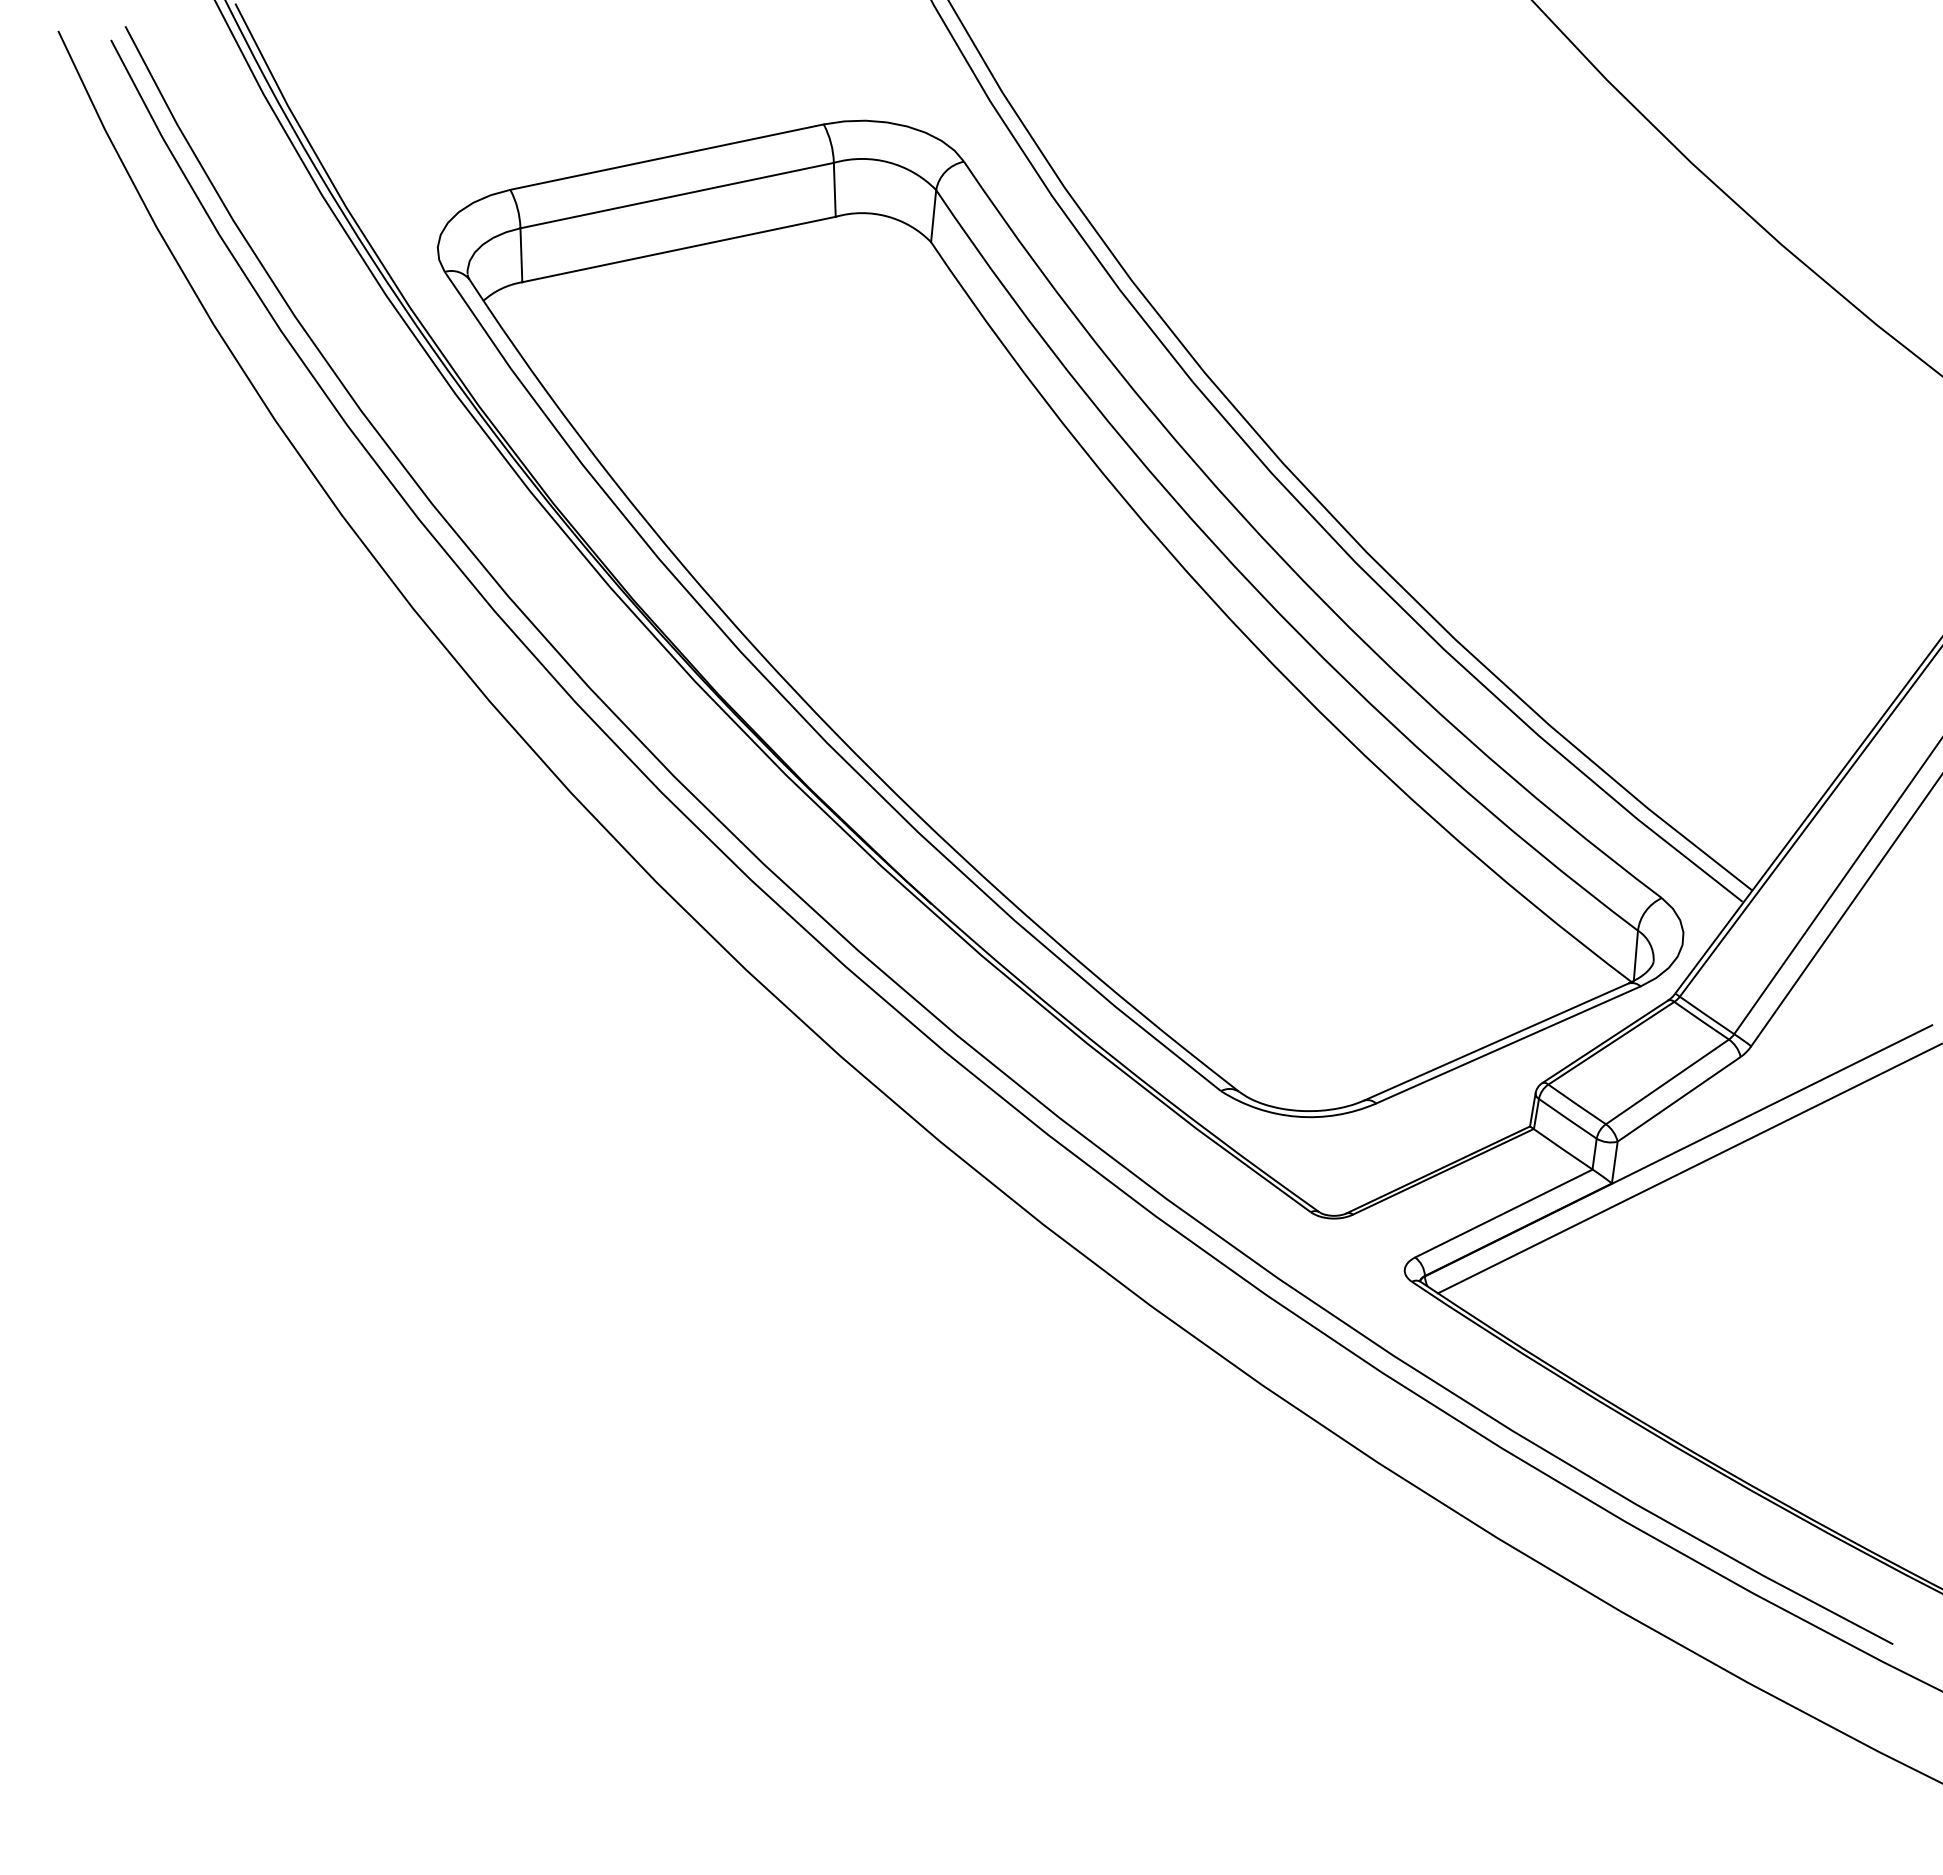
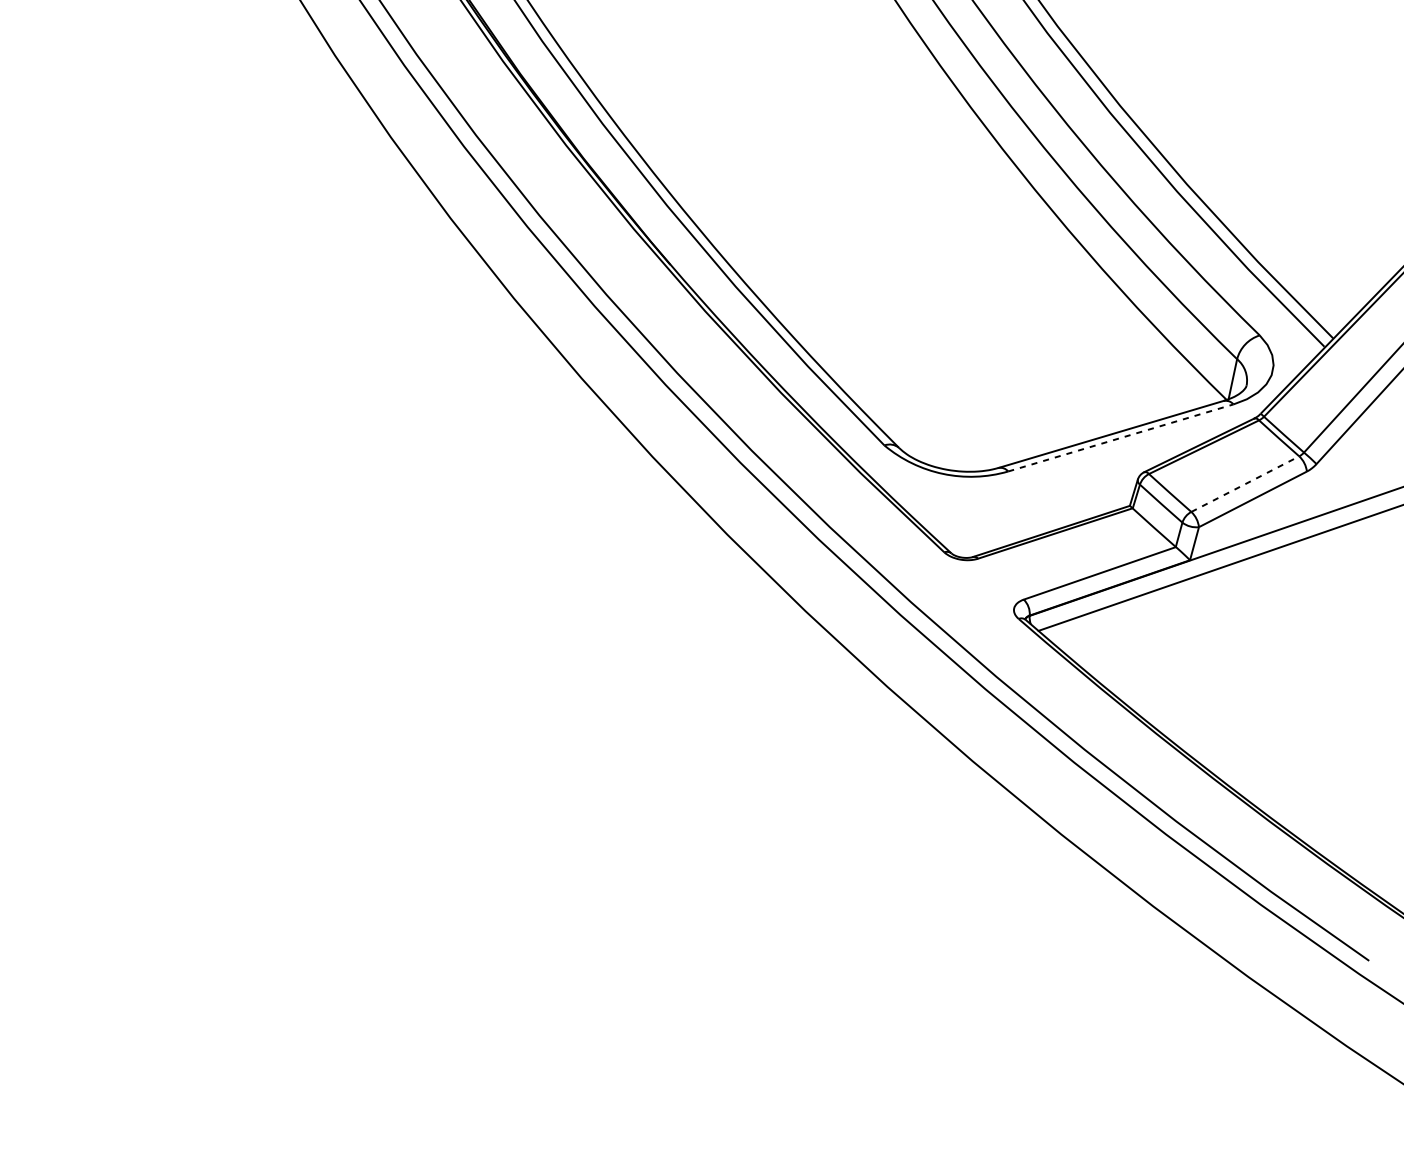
line: (1508, 1045) -> (1120, 438), solid -> dashed
line: (1667, 1081) -> (1245, 483), solid -> dashed

